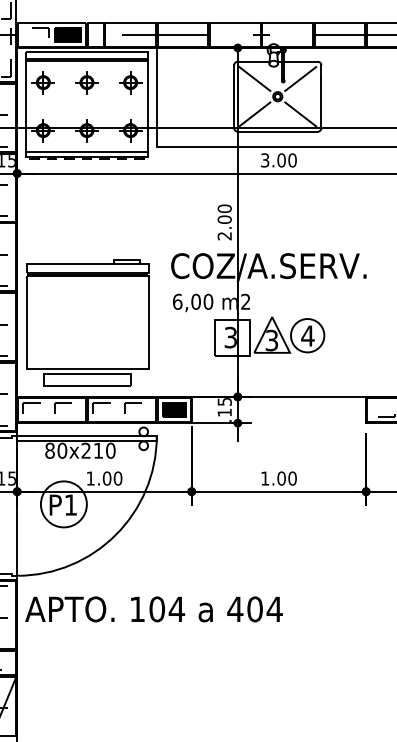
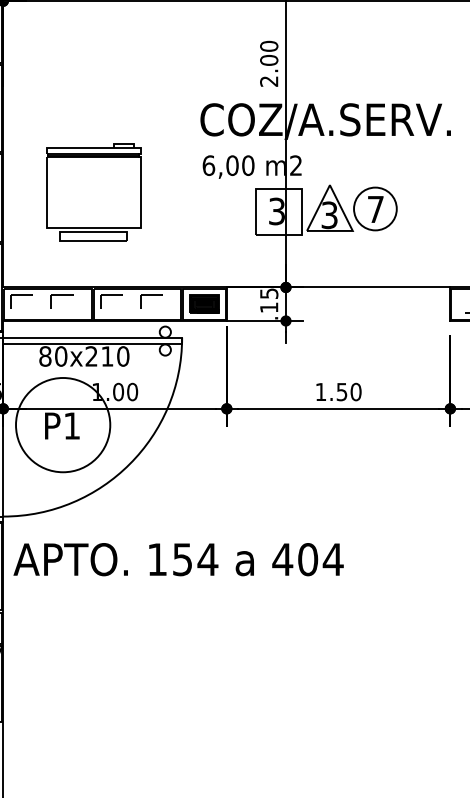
part: (87, 322) -> (93, 192), size x0.6
text: (307, 335) -> (375, 208), 4 -> 7
text: (281, 478) -> (341, 391), 1.00 -> 1.50
circle: (63, 504) -> (62, 425), size x1.6
text: (157, 609) -> (183, 559), 104 -> 154

